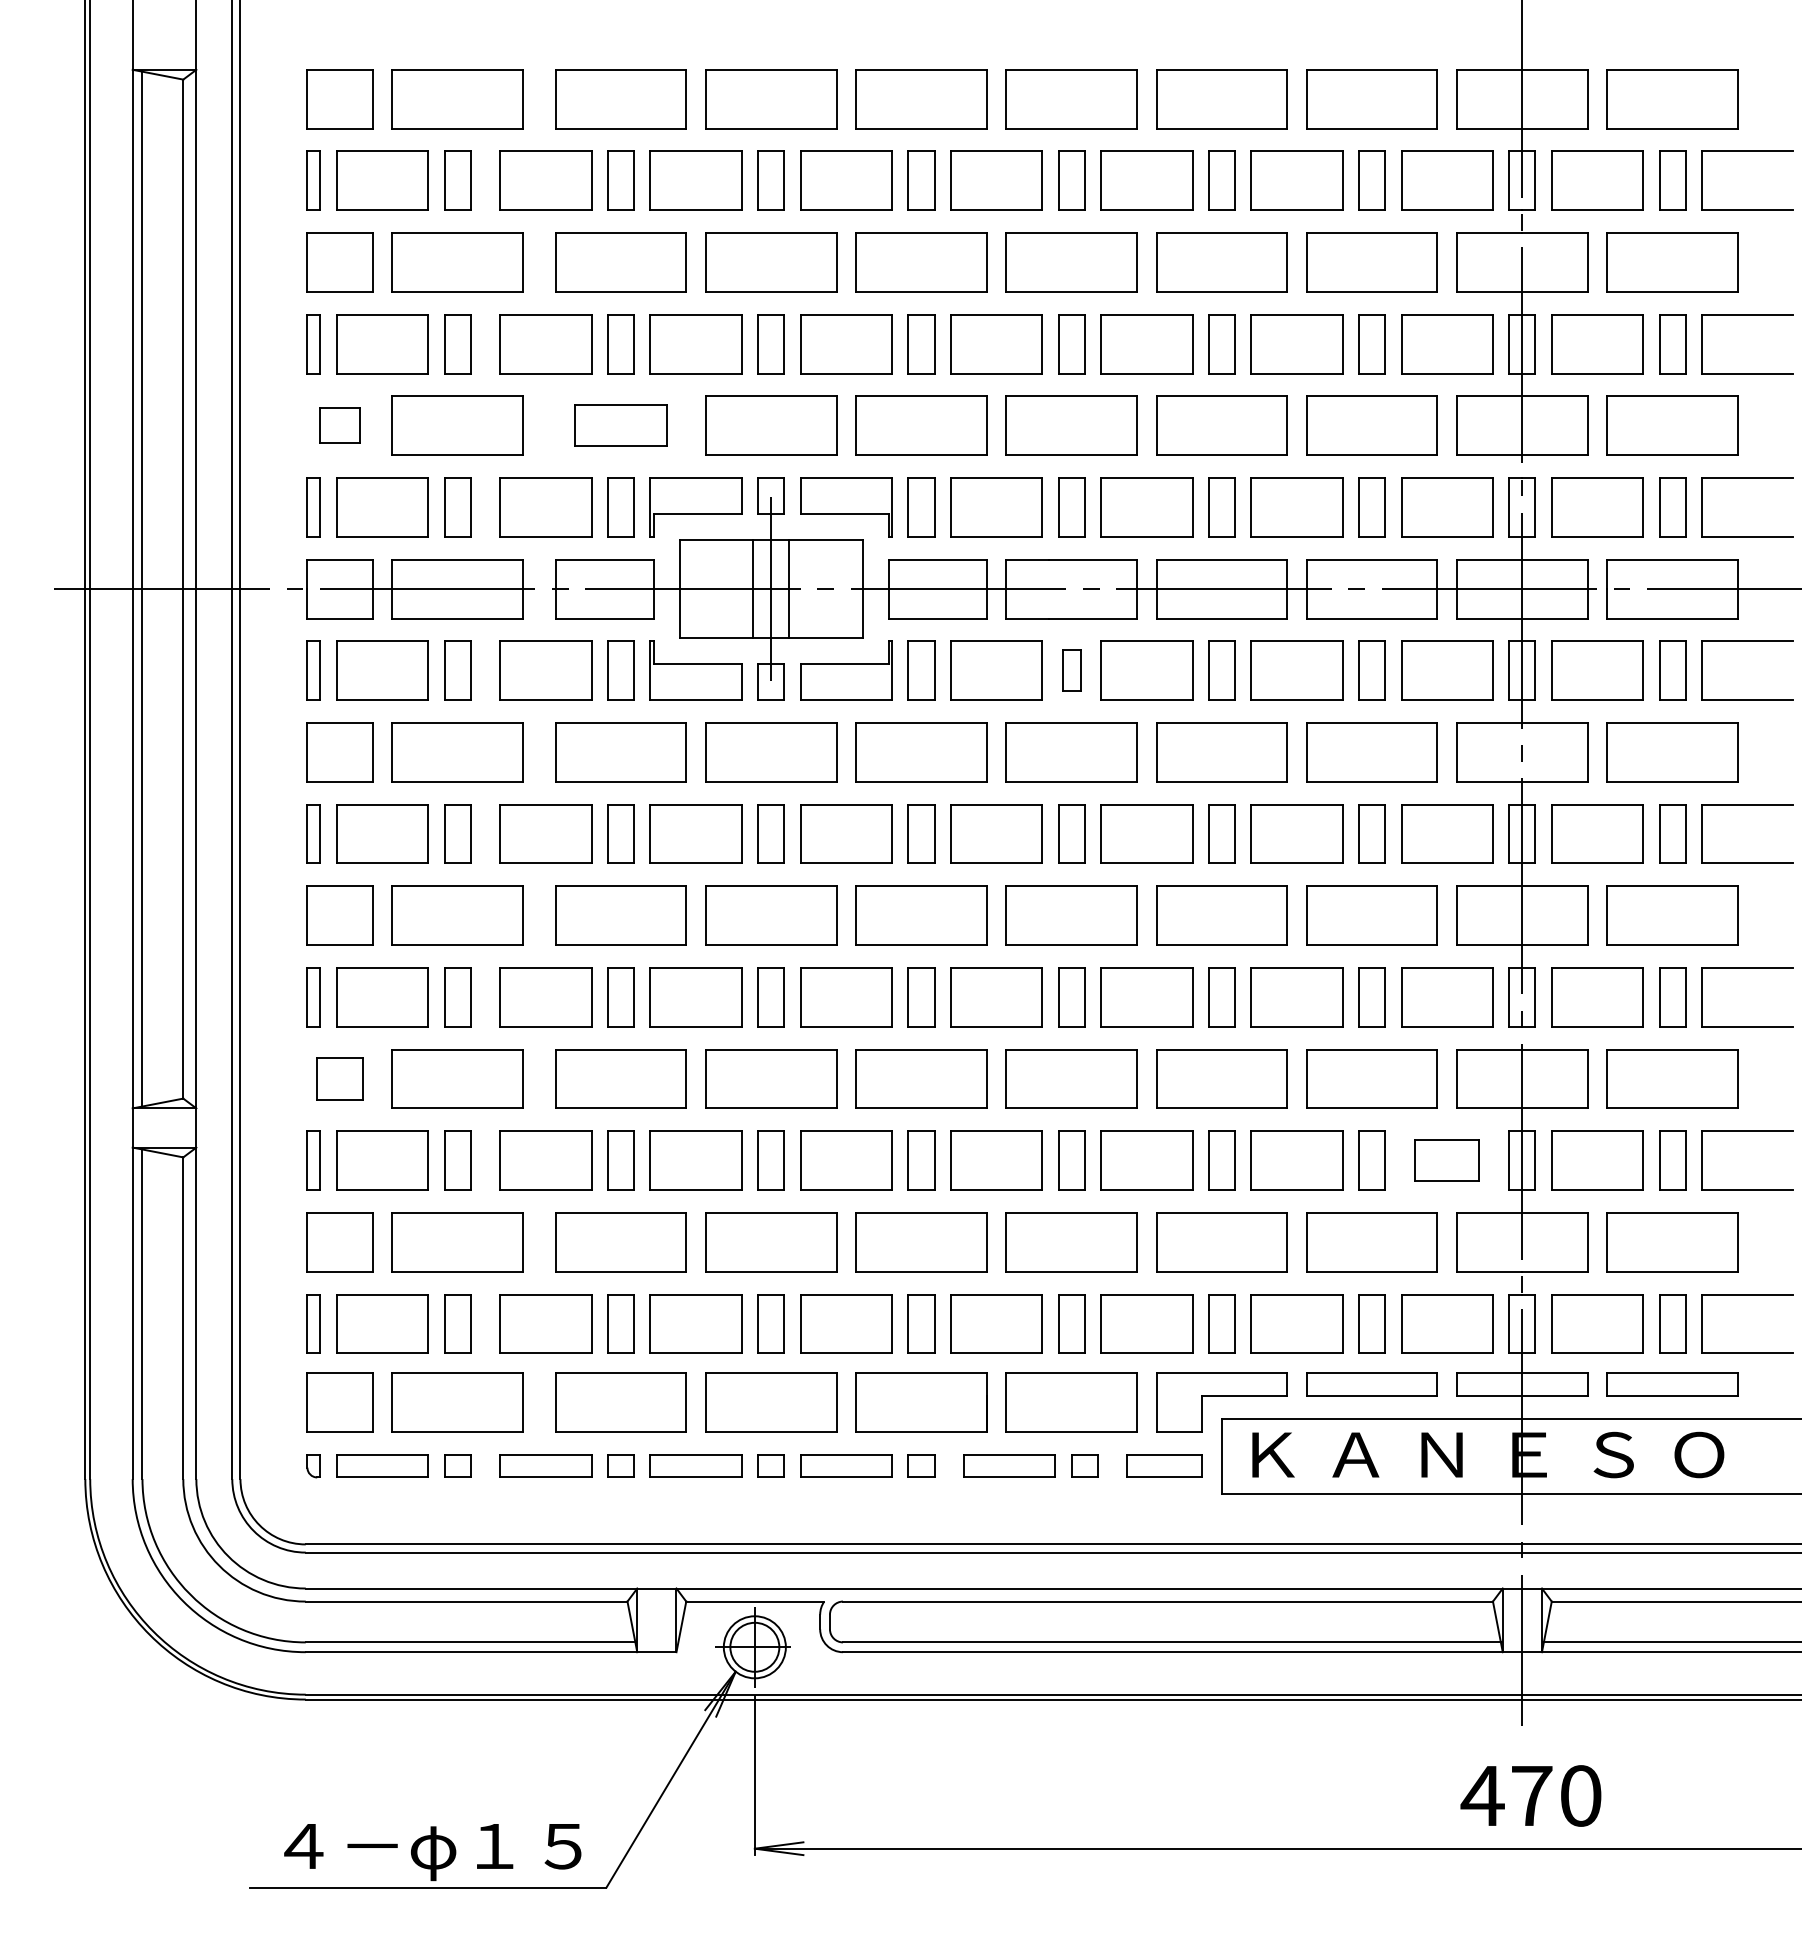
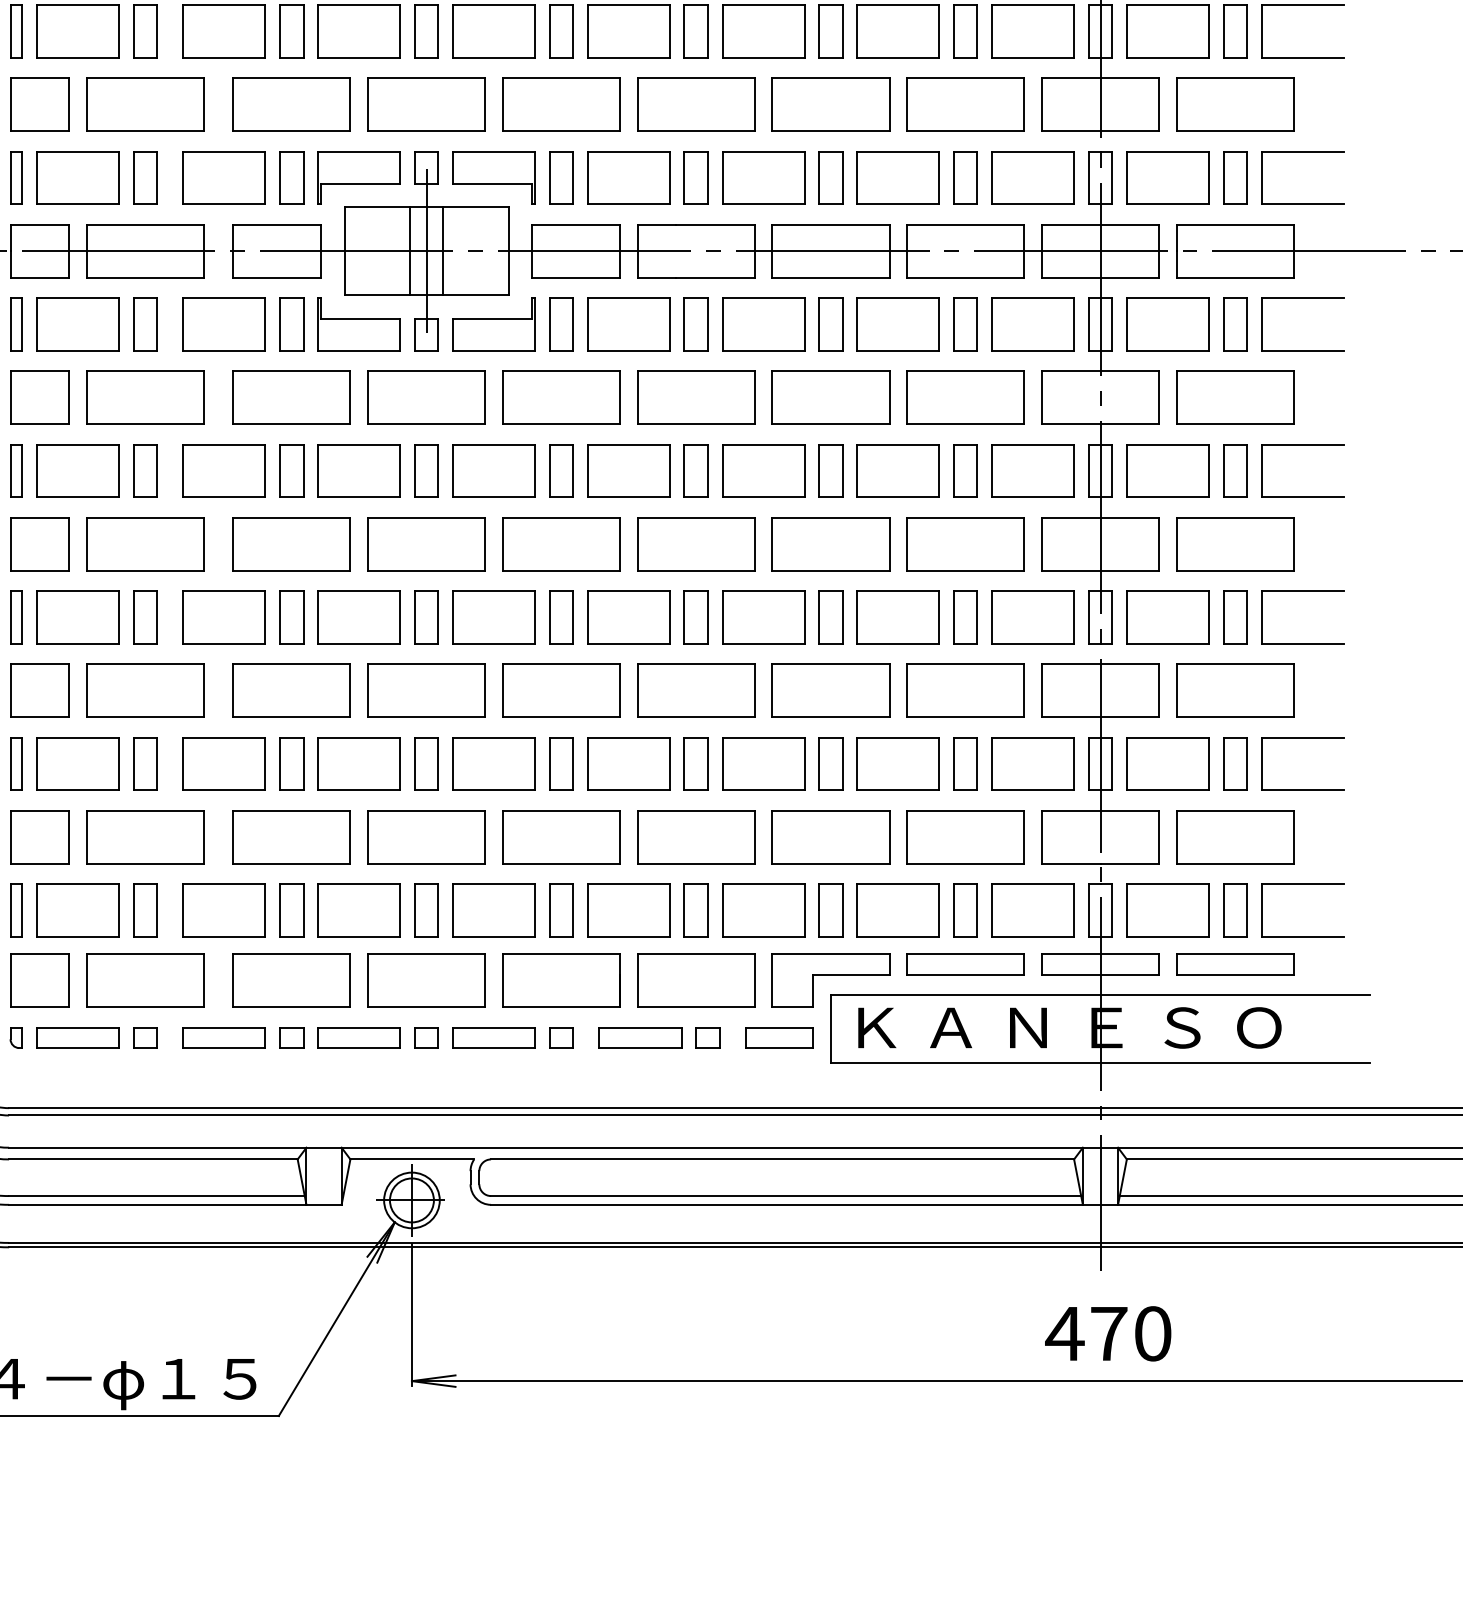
part: (339, 425) -> (39, 104), size x1.67
part: (620, 425) -> (291, 104), size x1.43
part: (1071, 670) -> (696, 324), size x1.43
part: (339, 1078) -> (39, 690), size x1.43
part: (1447, 1160) -> (1033, 763), size x1.43

